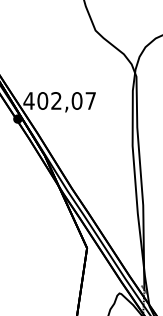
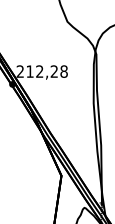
text: (59, 100) -> (41, 71), 402,07 -> 212,28

